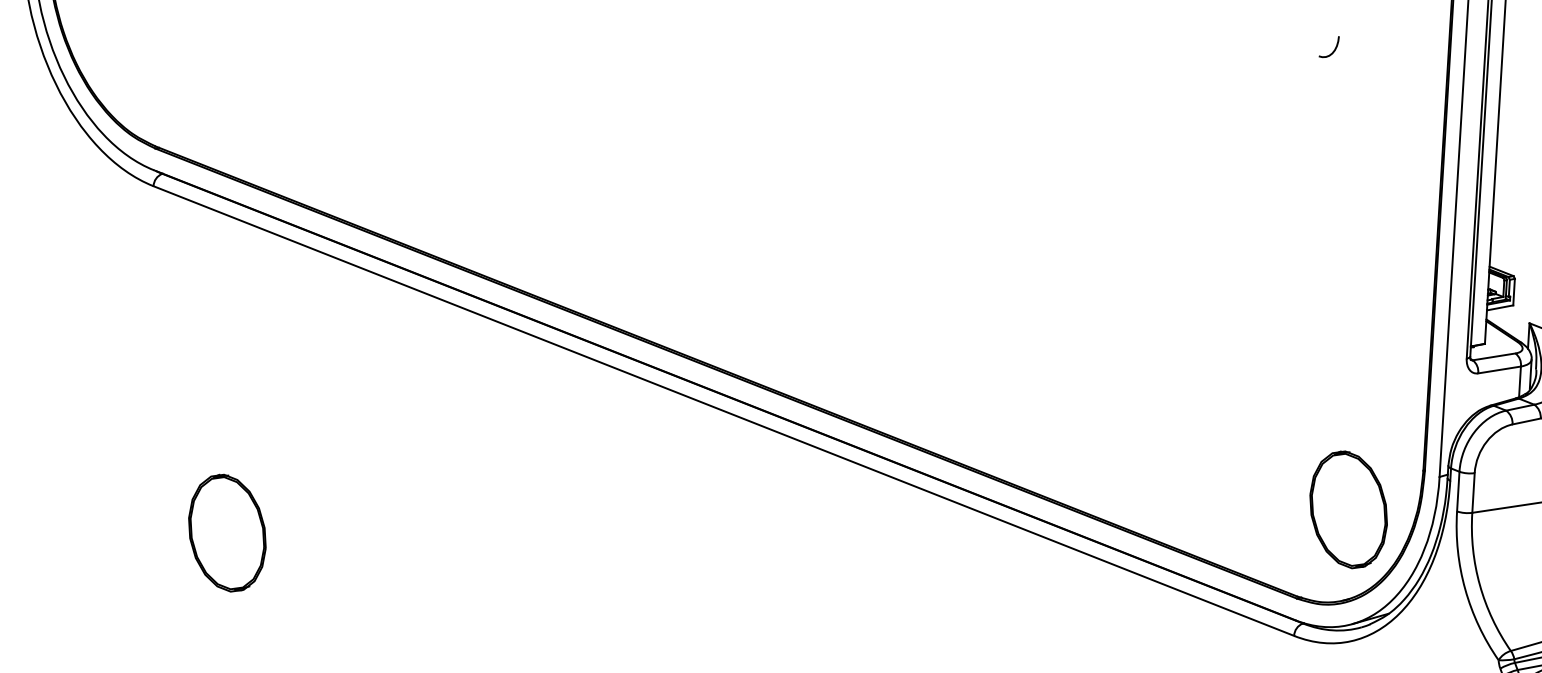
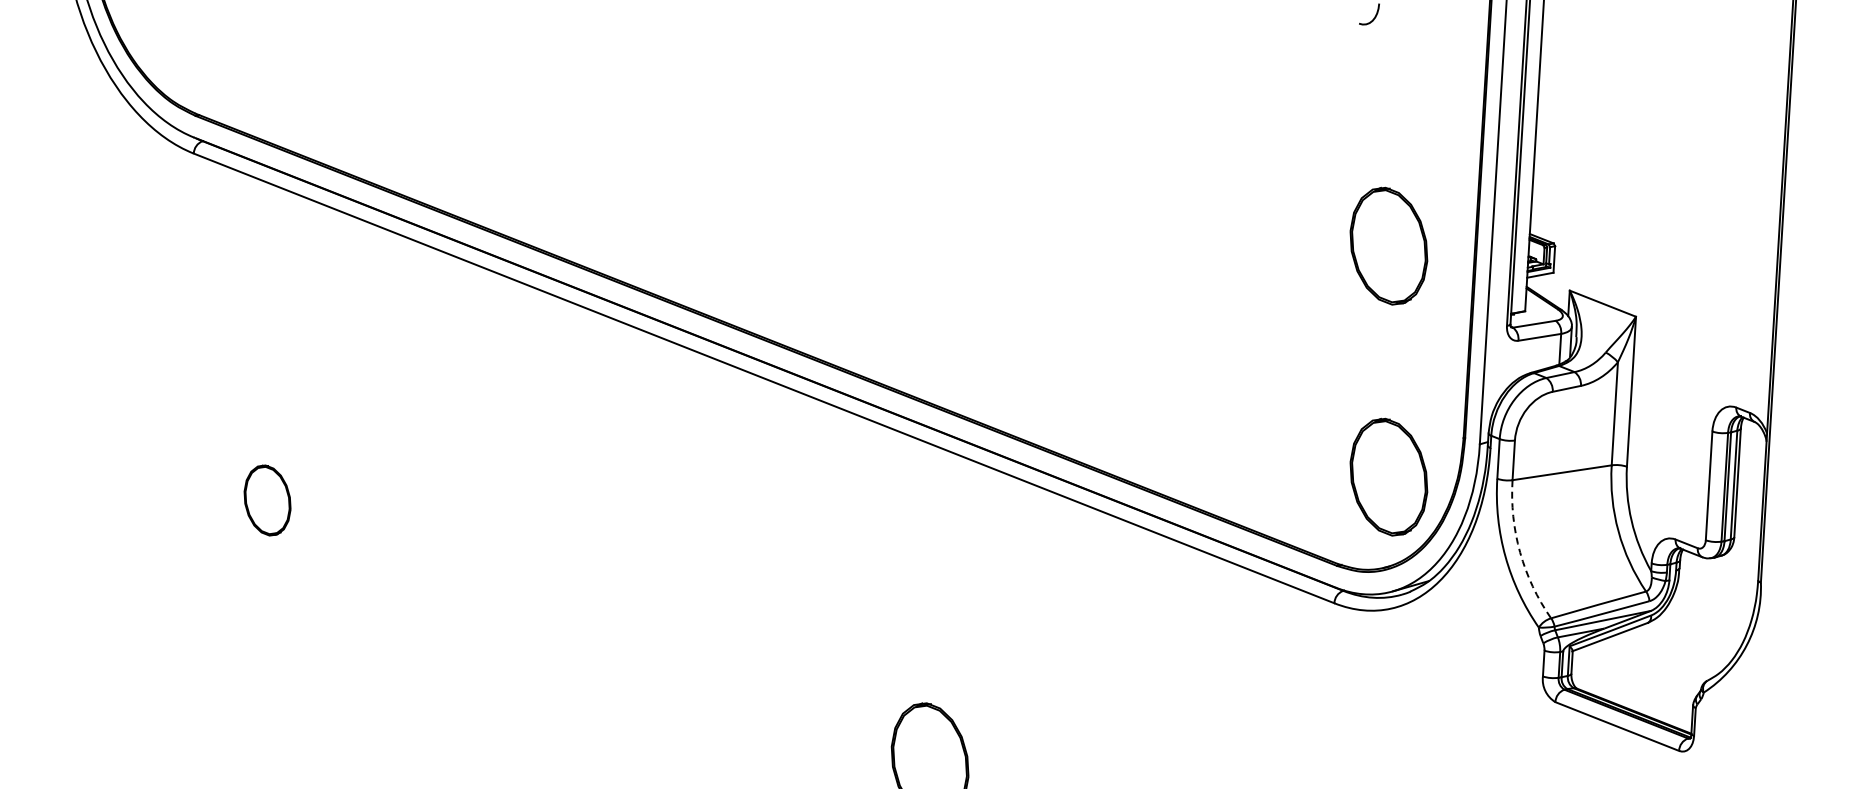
part: (1348, 278) -> (1388, 245), added
part: (227, 533) -> (267, 500), size x0.6
arc: (1480, 585) -> (1520, 552), solid -> dashed

